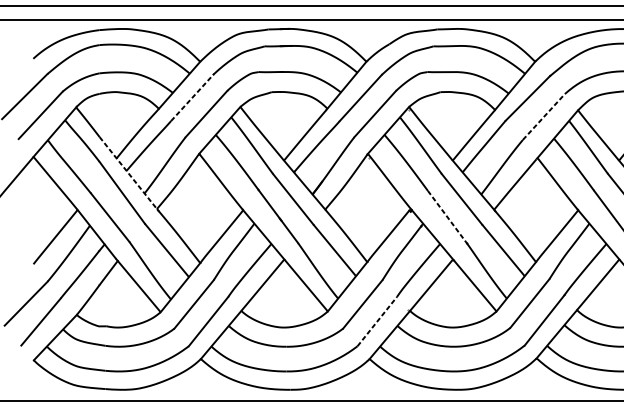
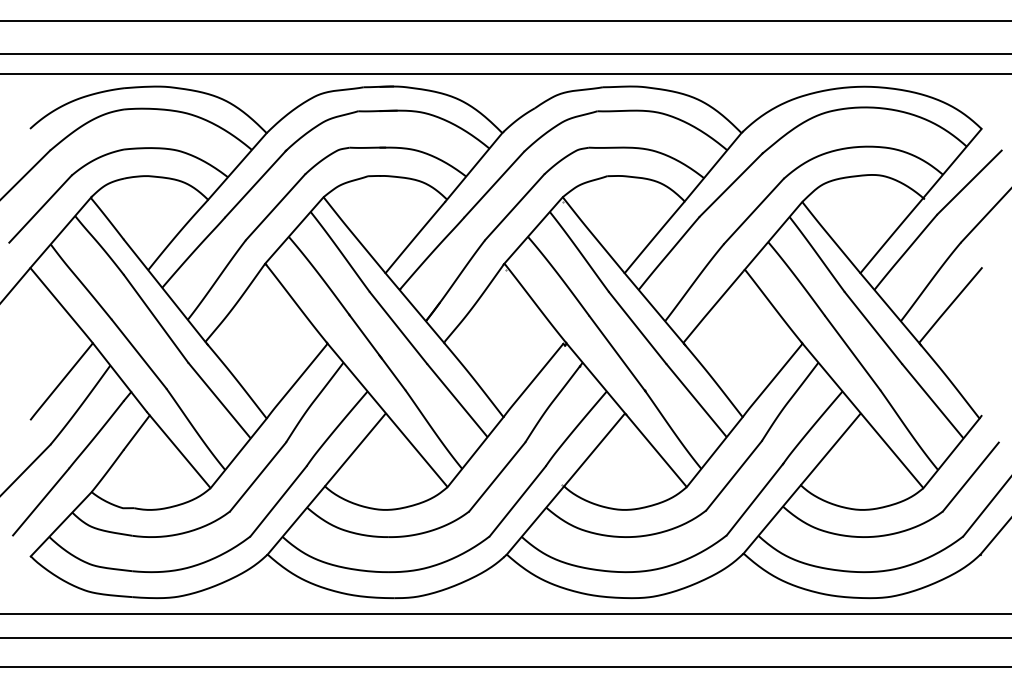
line: (193, 97) -> (256, 183), dashed -> solid
line: (544, 117) -> (754, 211), dashed -> solid
line: (128, 173) -> (165, 291), dashed -> solid
line: (447, 217) -> (617, 354), dashed -> solid
line: (377, 321) -> (517, 501), dashed -> solid

